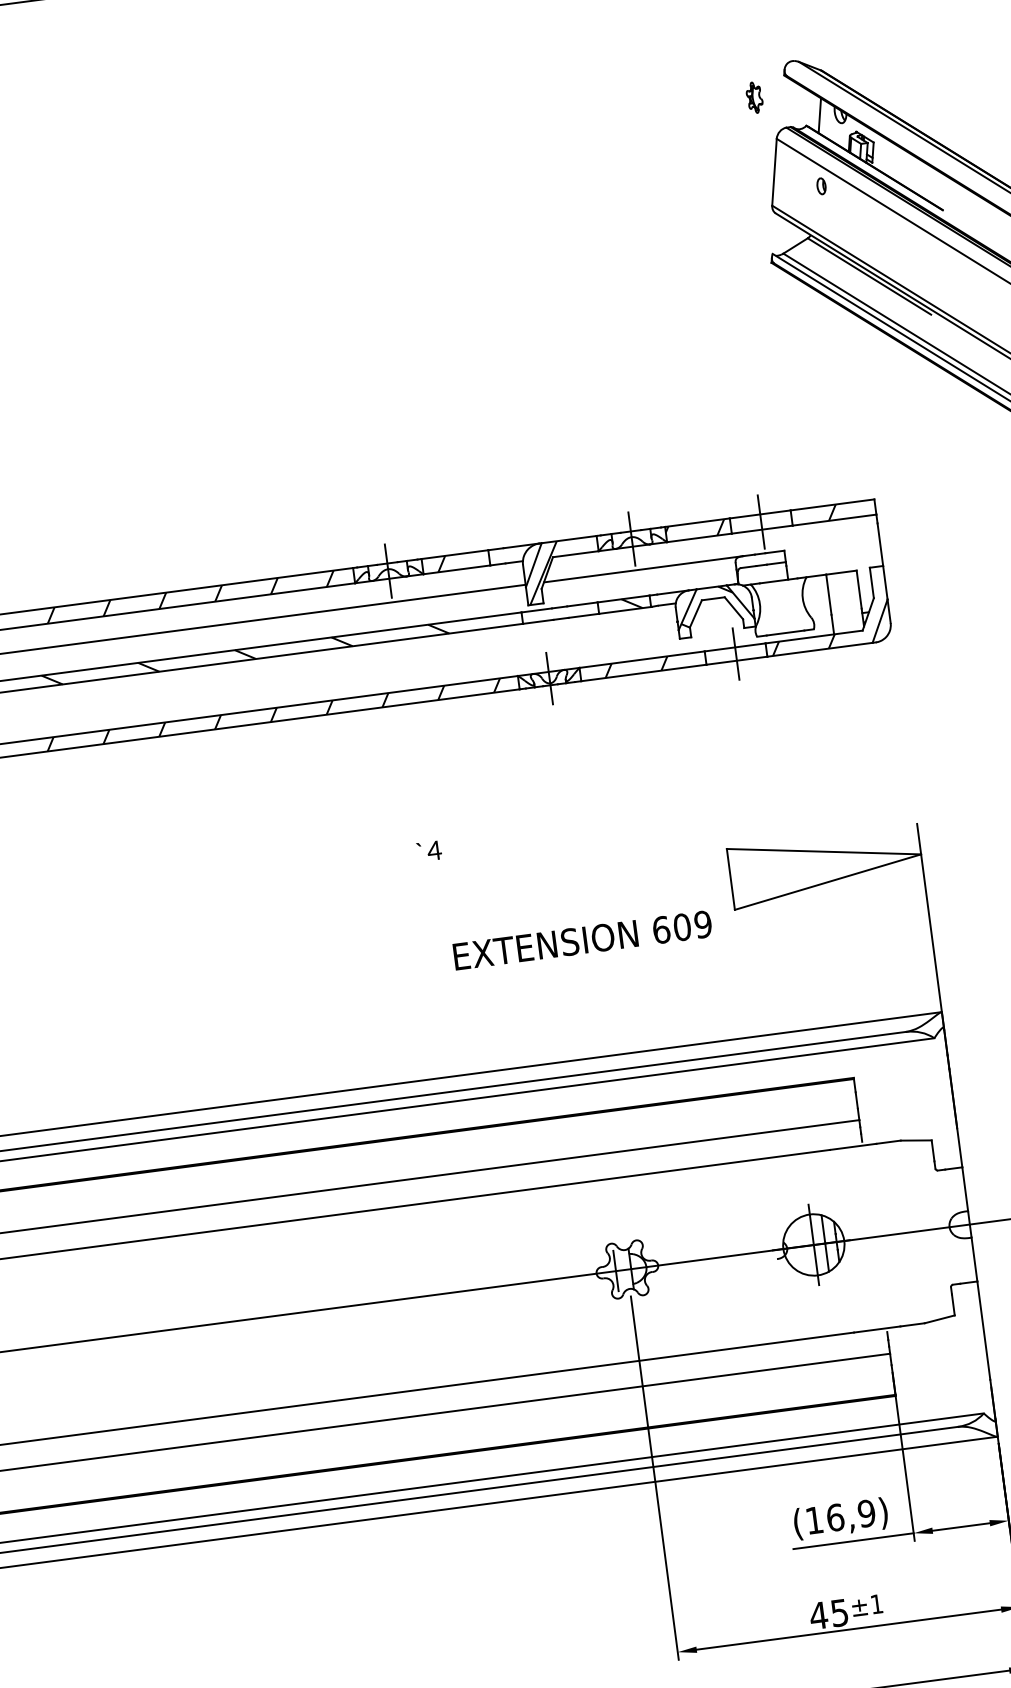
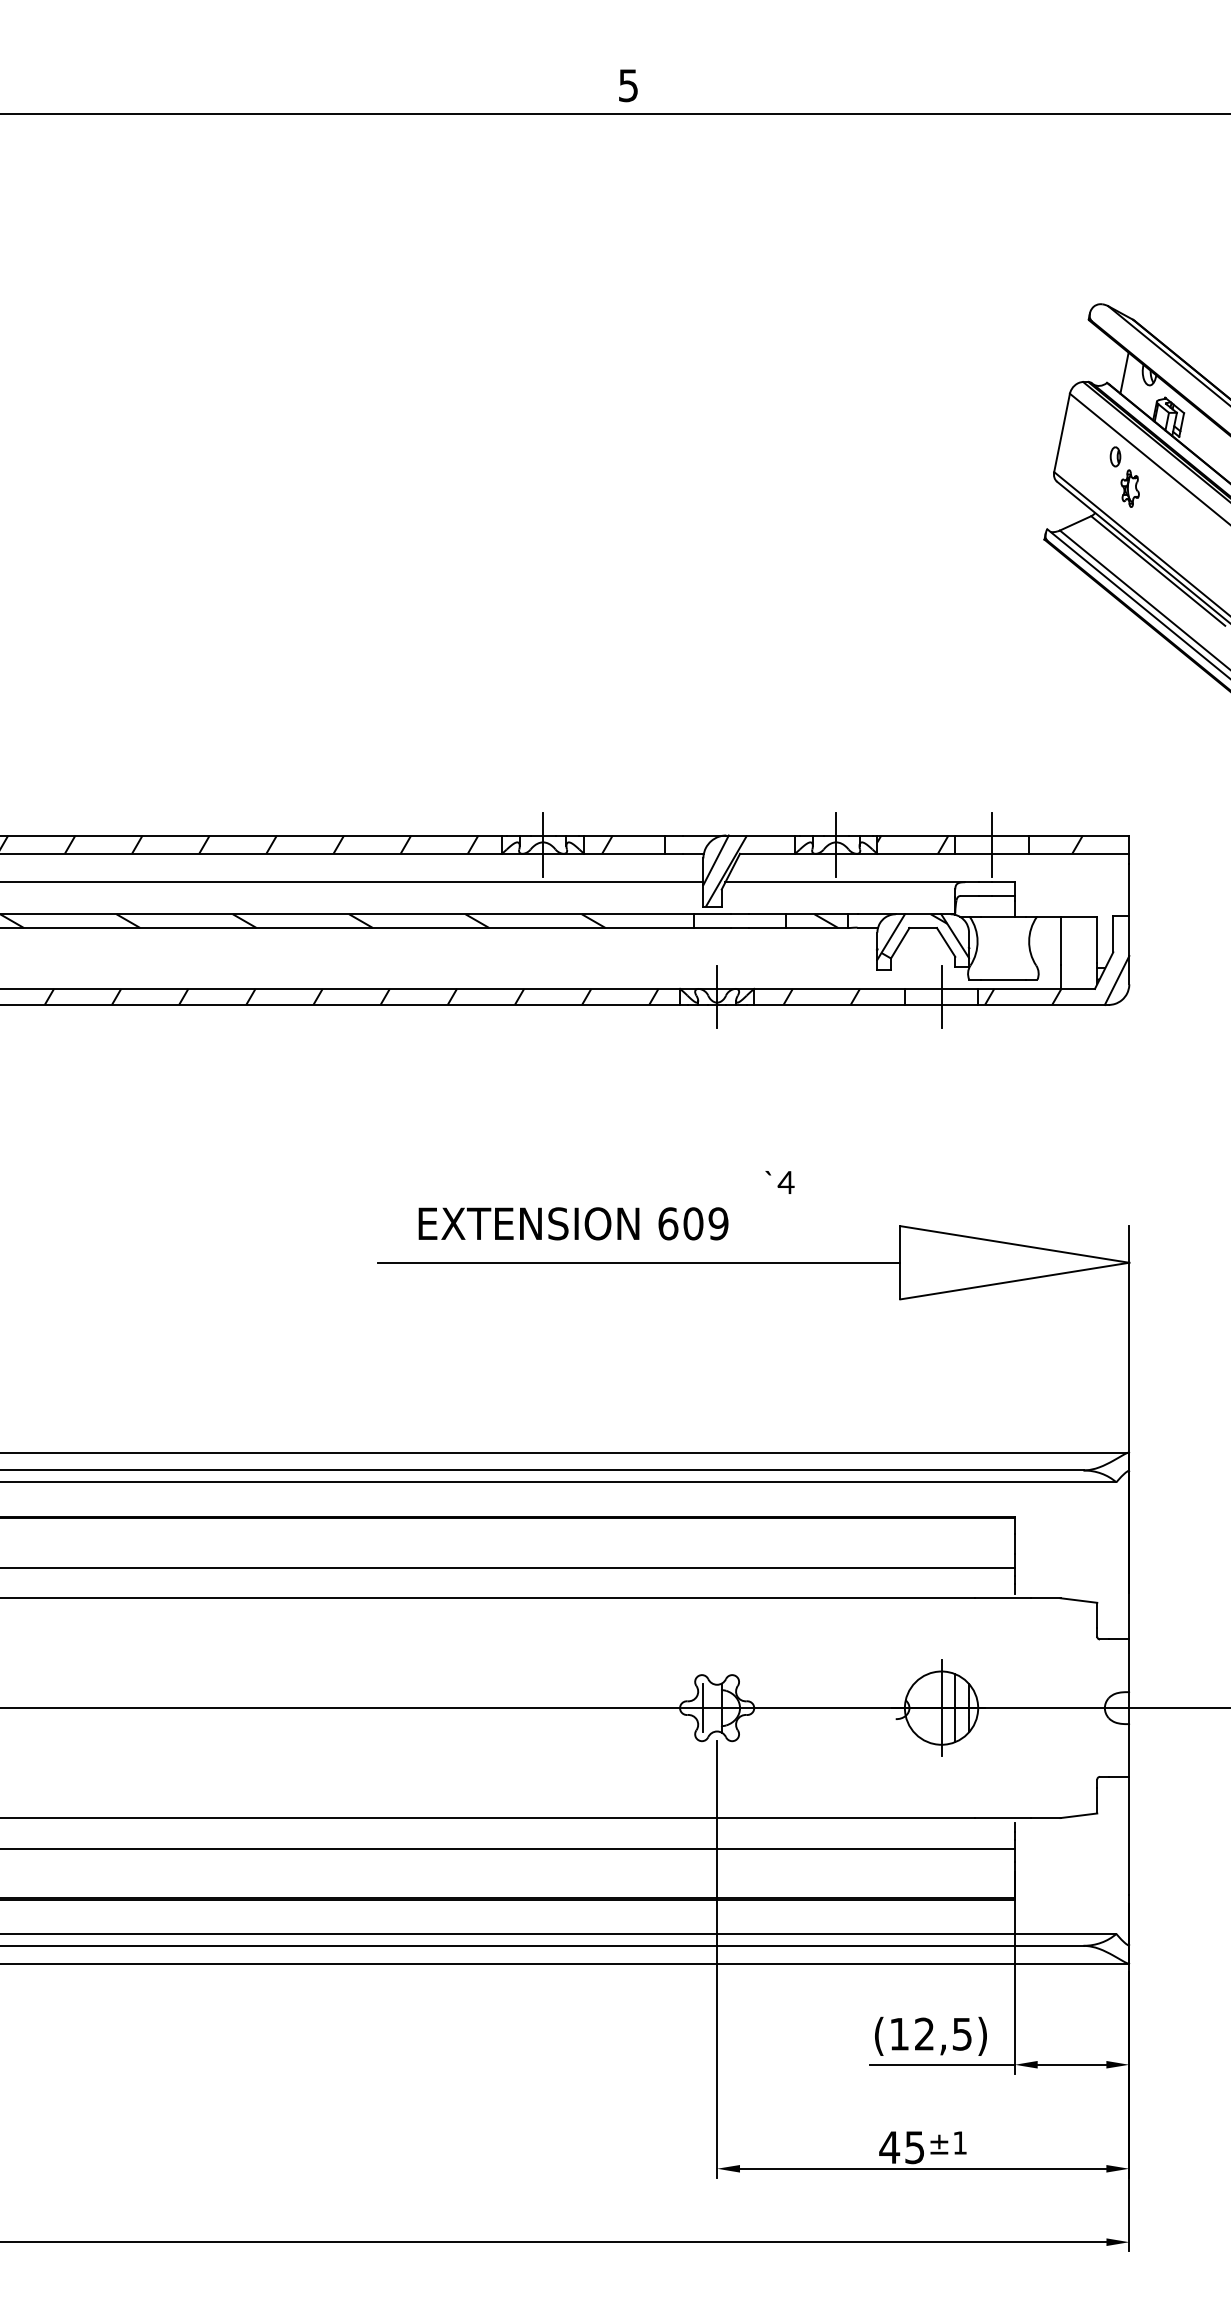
part: (754, 97) -> (1129, 488), moved
text: (428, 851) -> (779, 1182), moved
line: (514, 907) -> (639, 1262), added
text: (582, 940) -> (573, 1223), moved
text: (851, 1515) -> (943, 2033), (16,9) -> (12,5)

